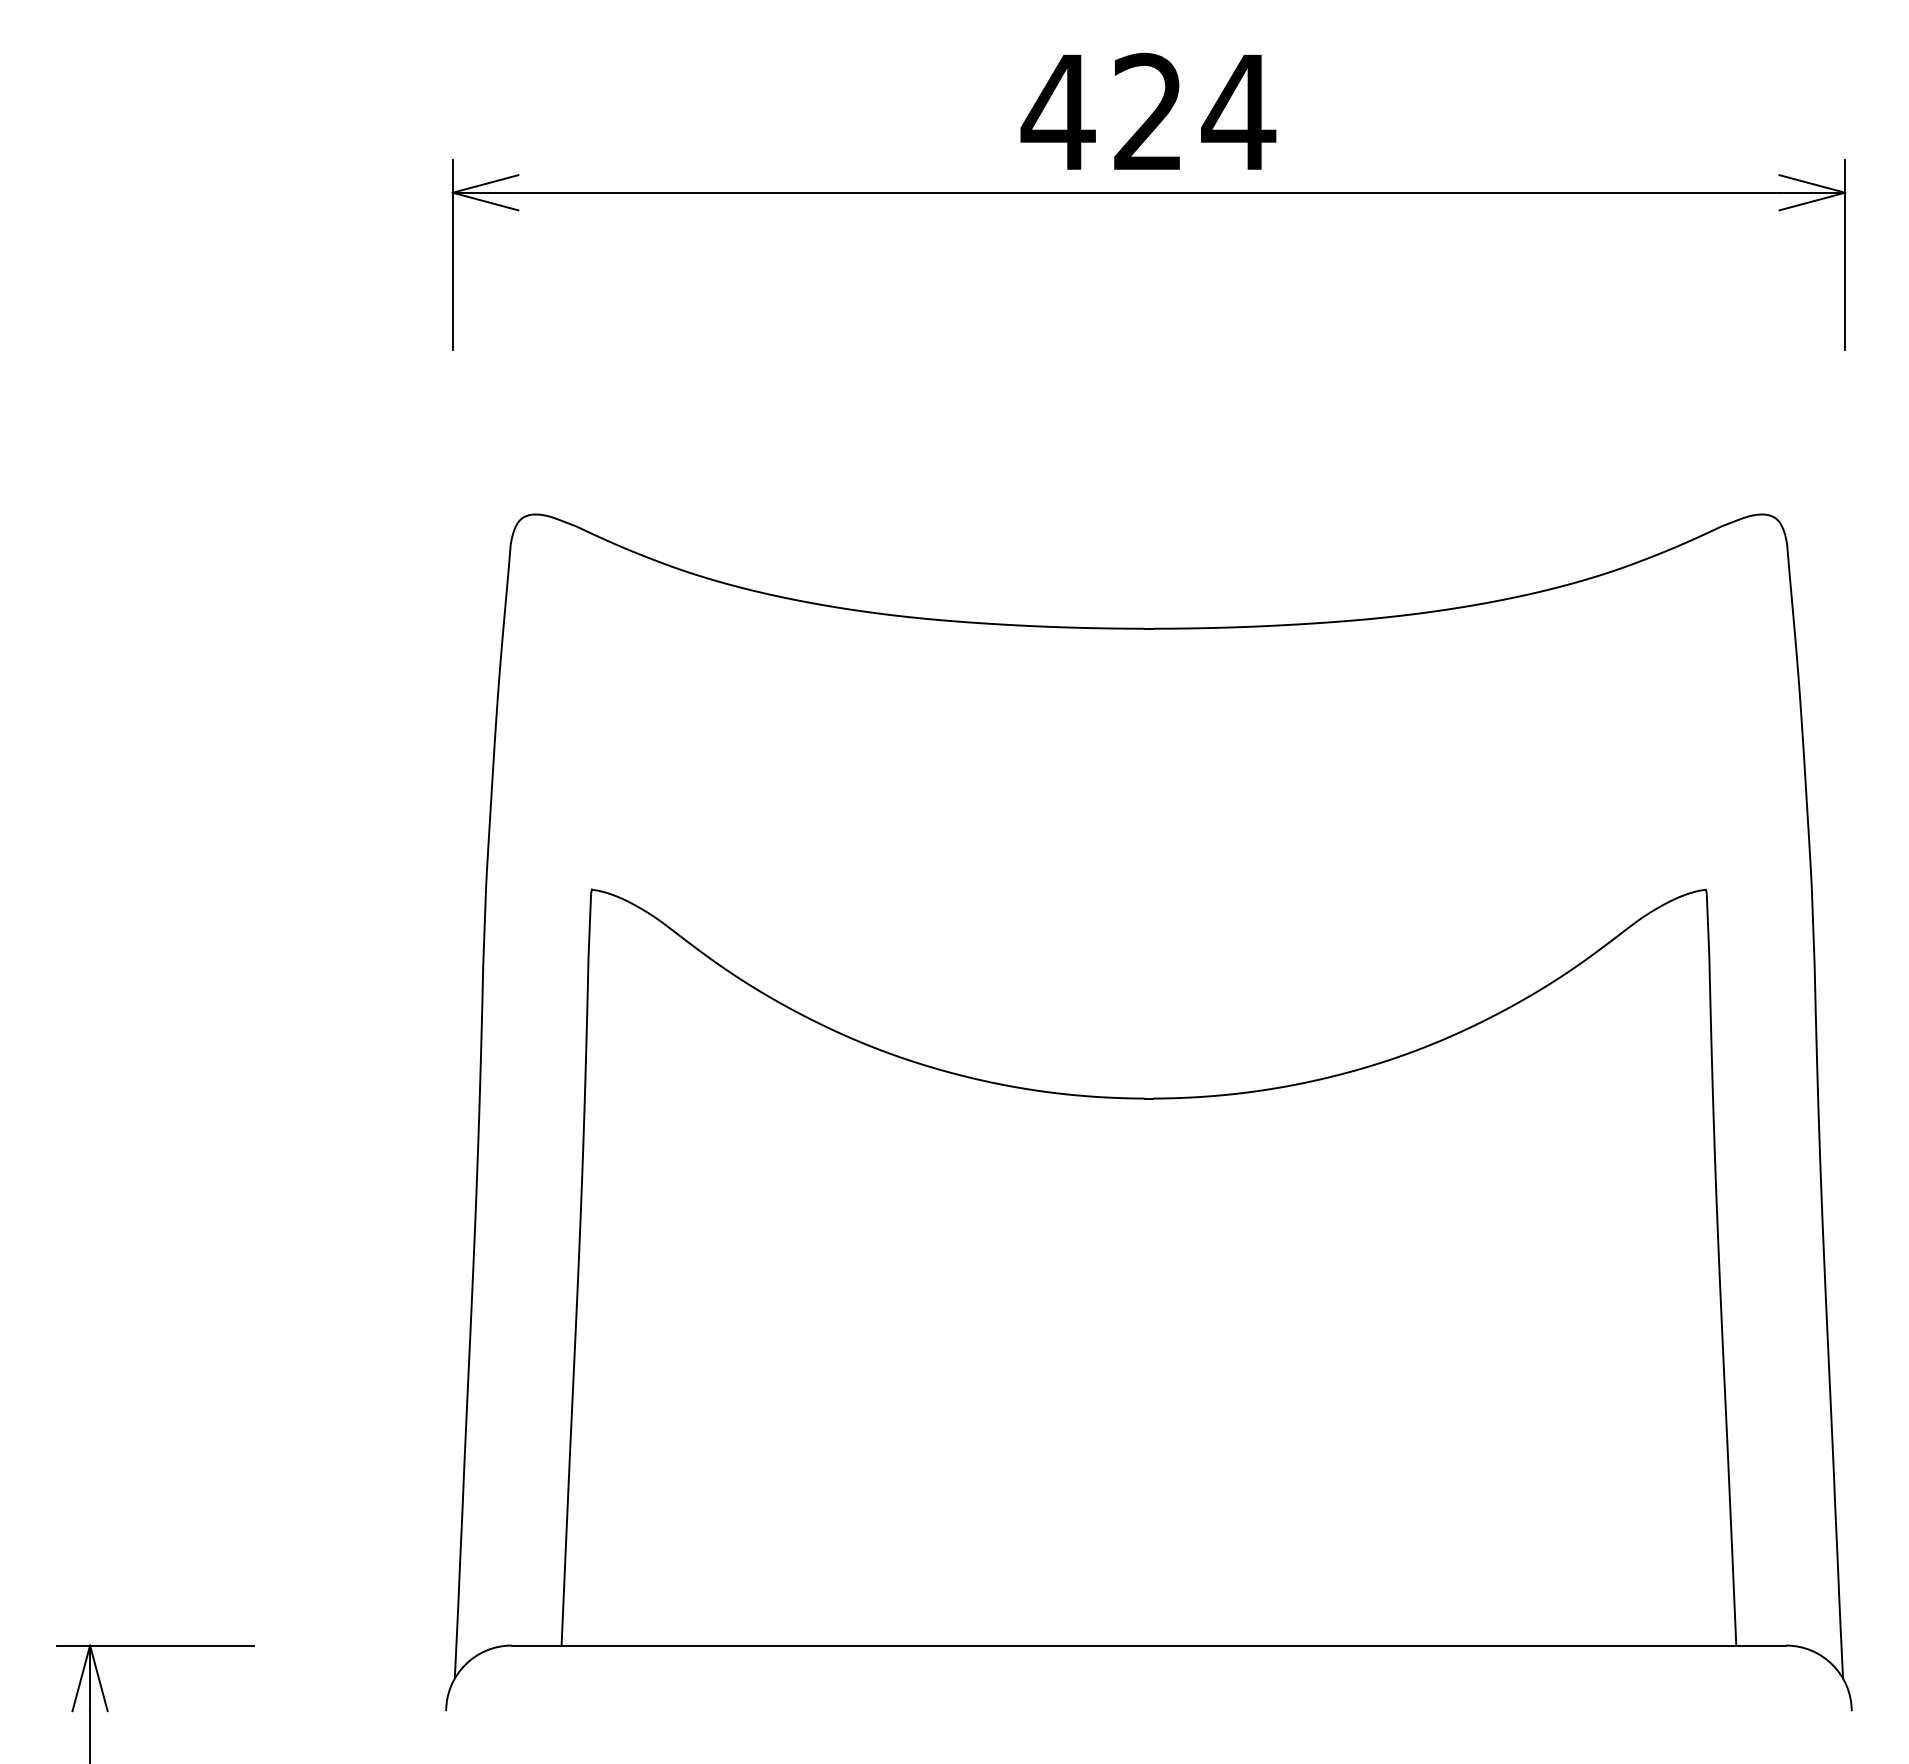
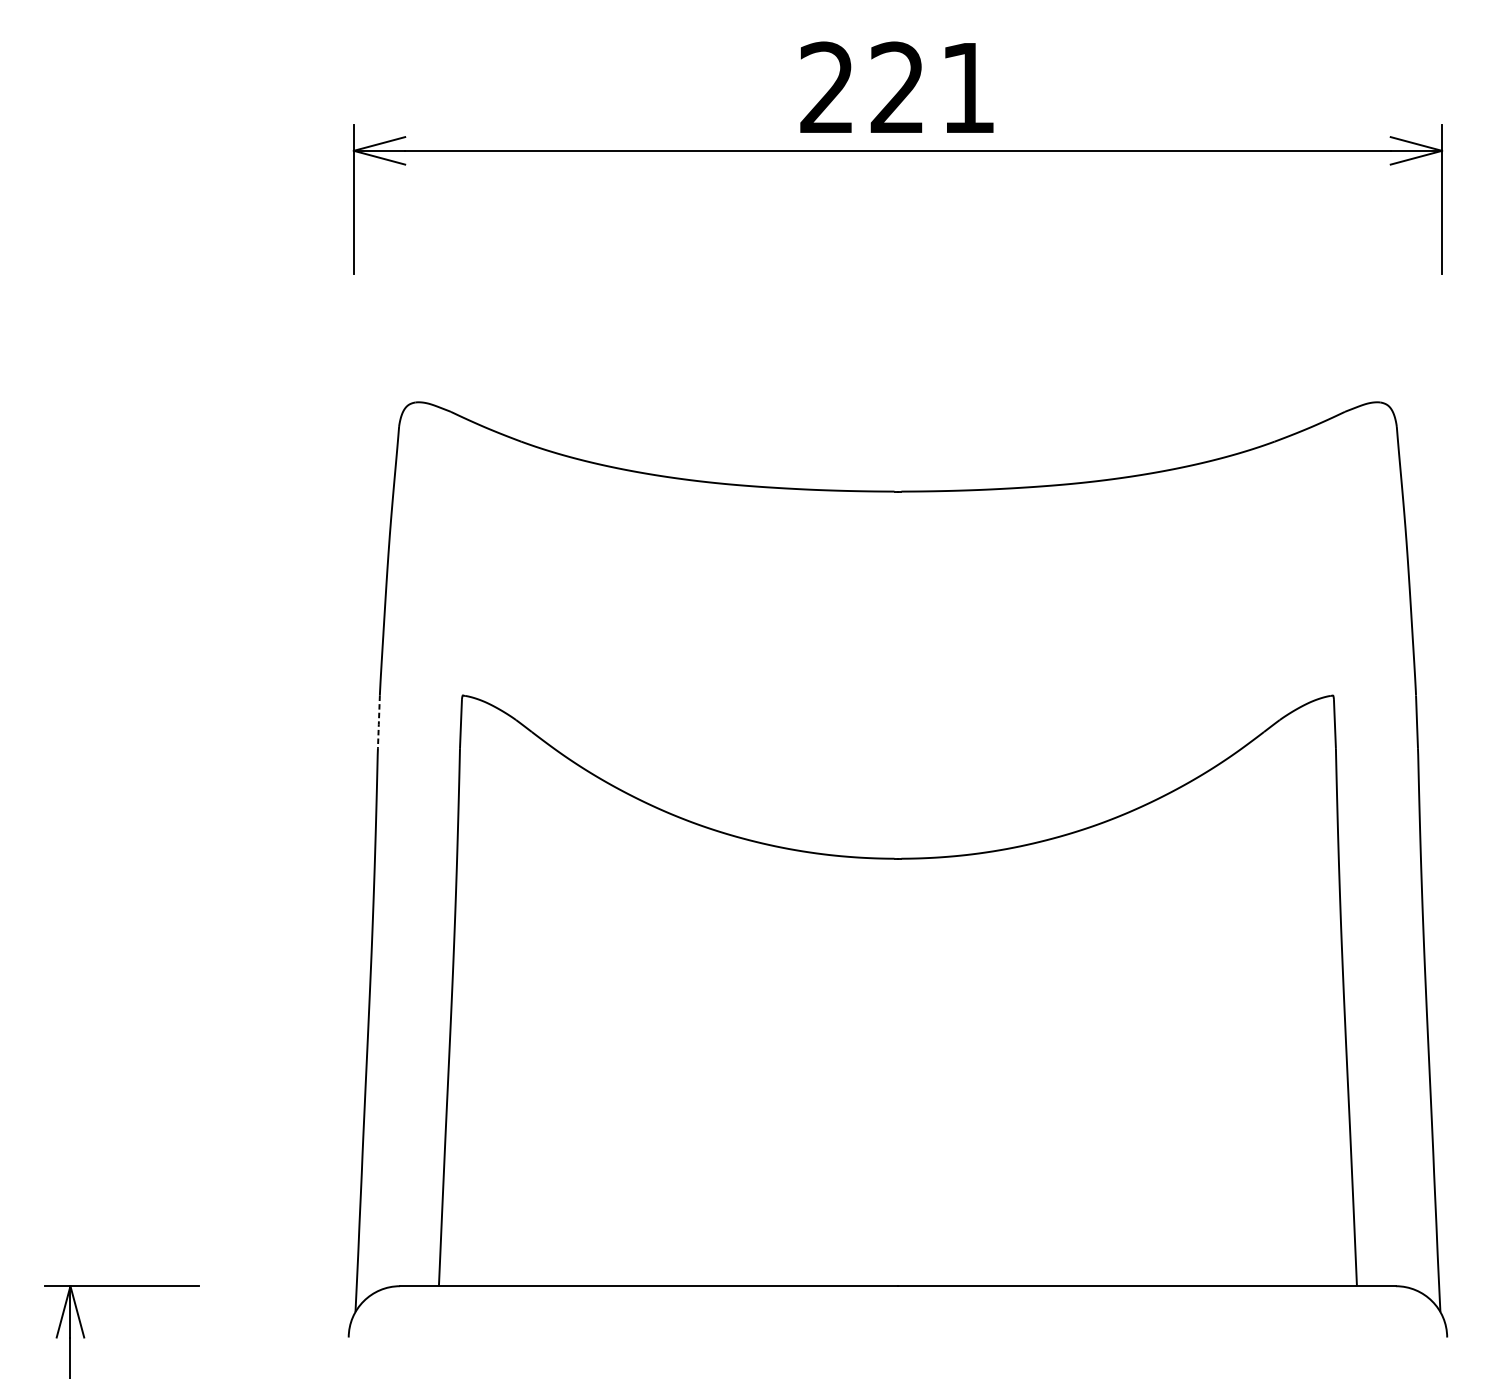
text: (1148, 110) -> (897, 86), 424 -> 221
line: (484, 924) -> (378, 722), solid -> dashed

